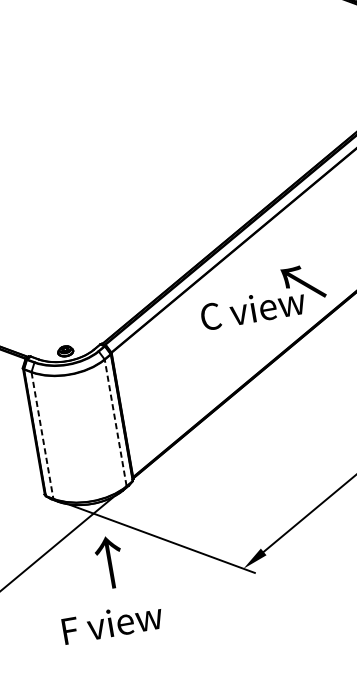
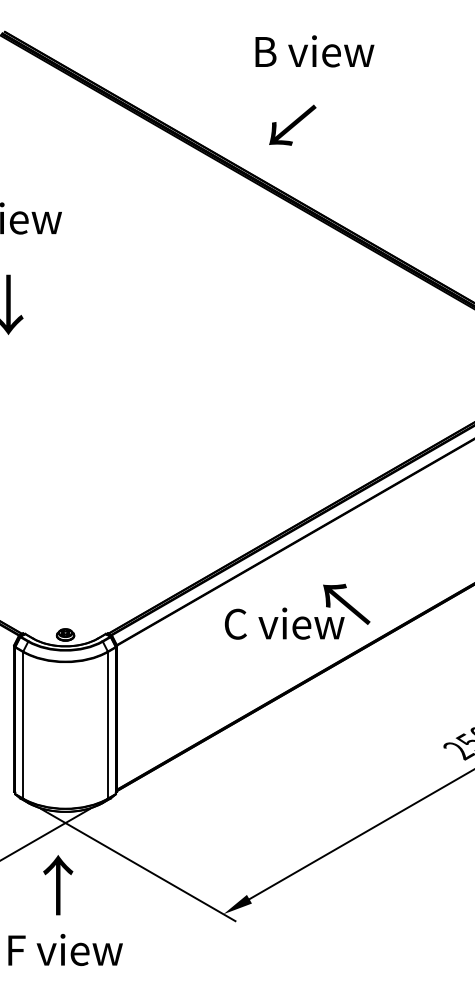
line: (115, 422) -> (107, 724), dashed -> solid
line: (42, 435) -> (23, 725), dashed -> solid
text: (110, 562) -> (58, 885), moved

